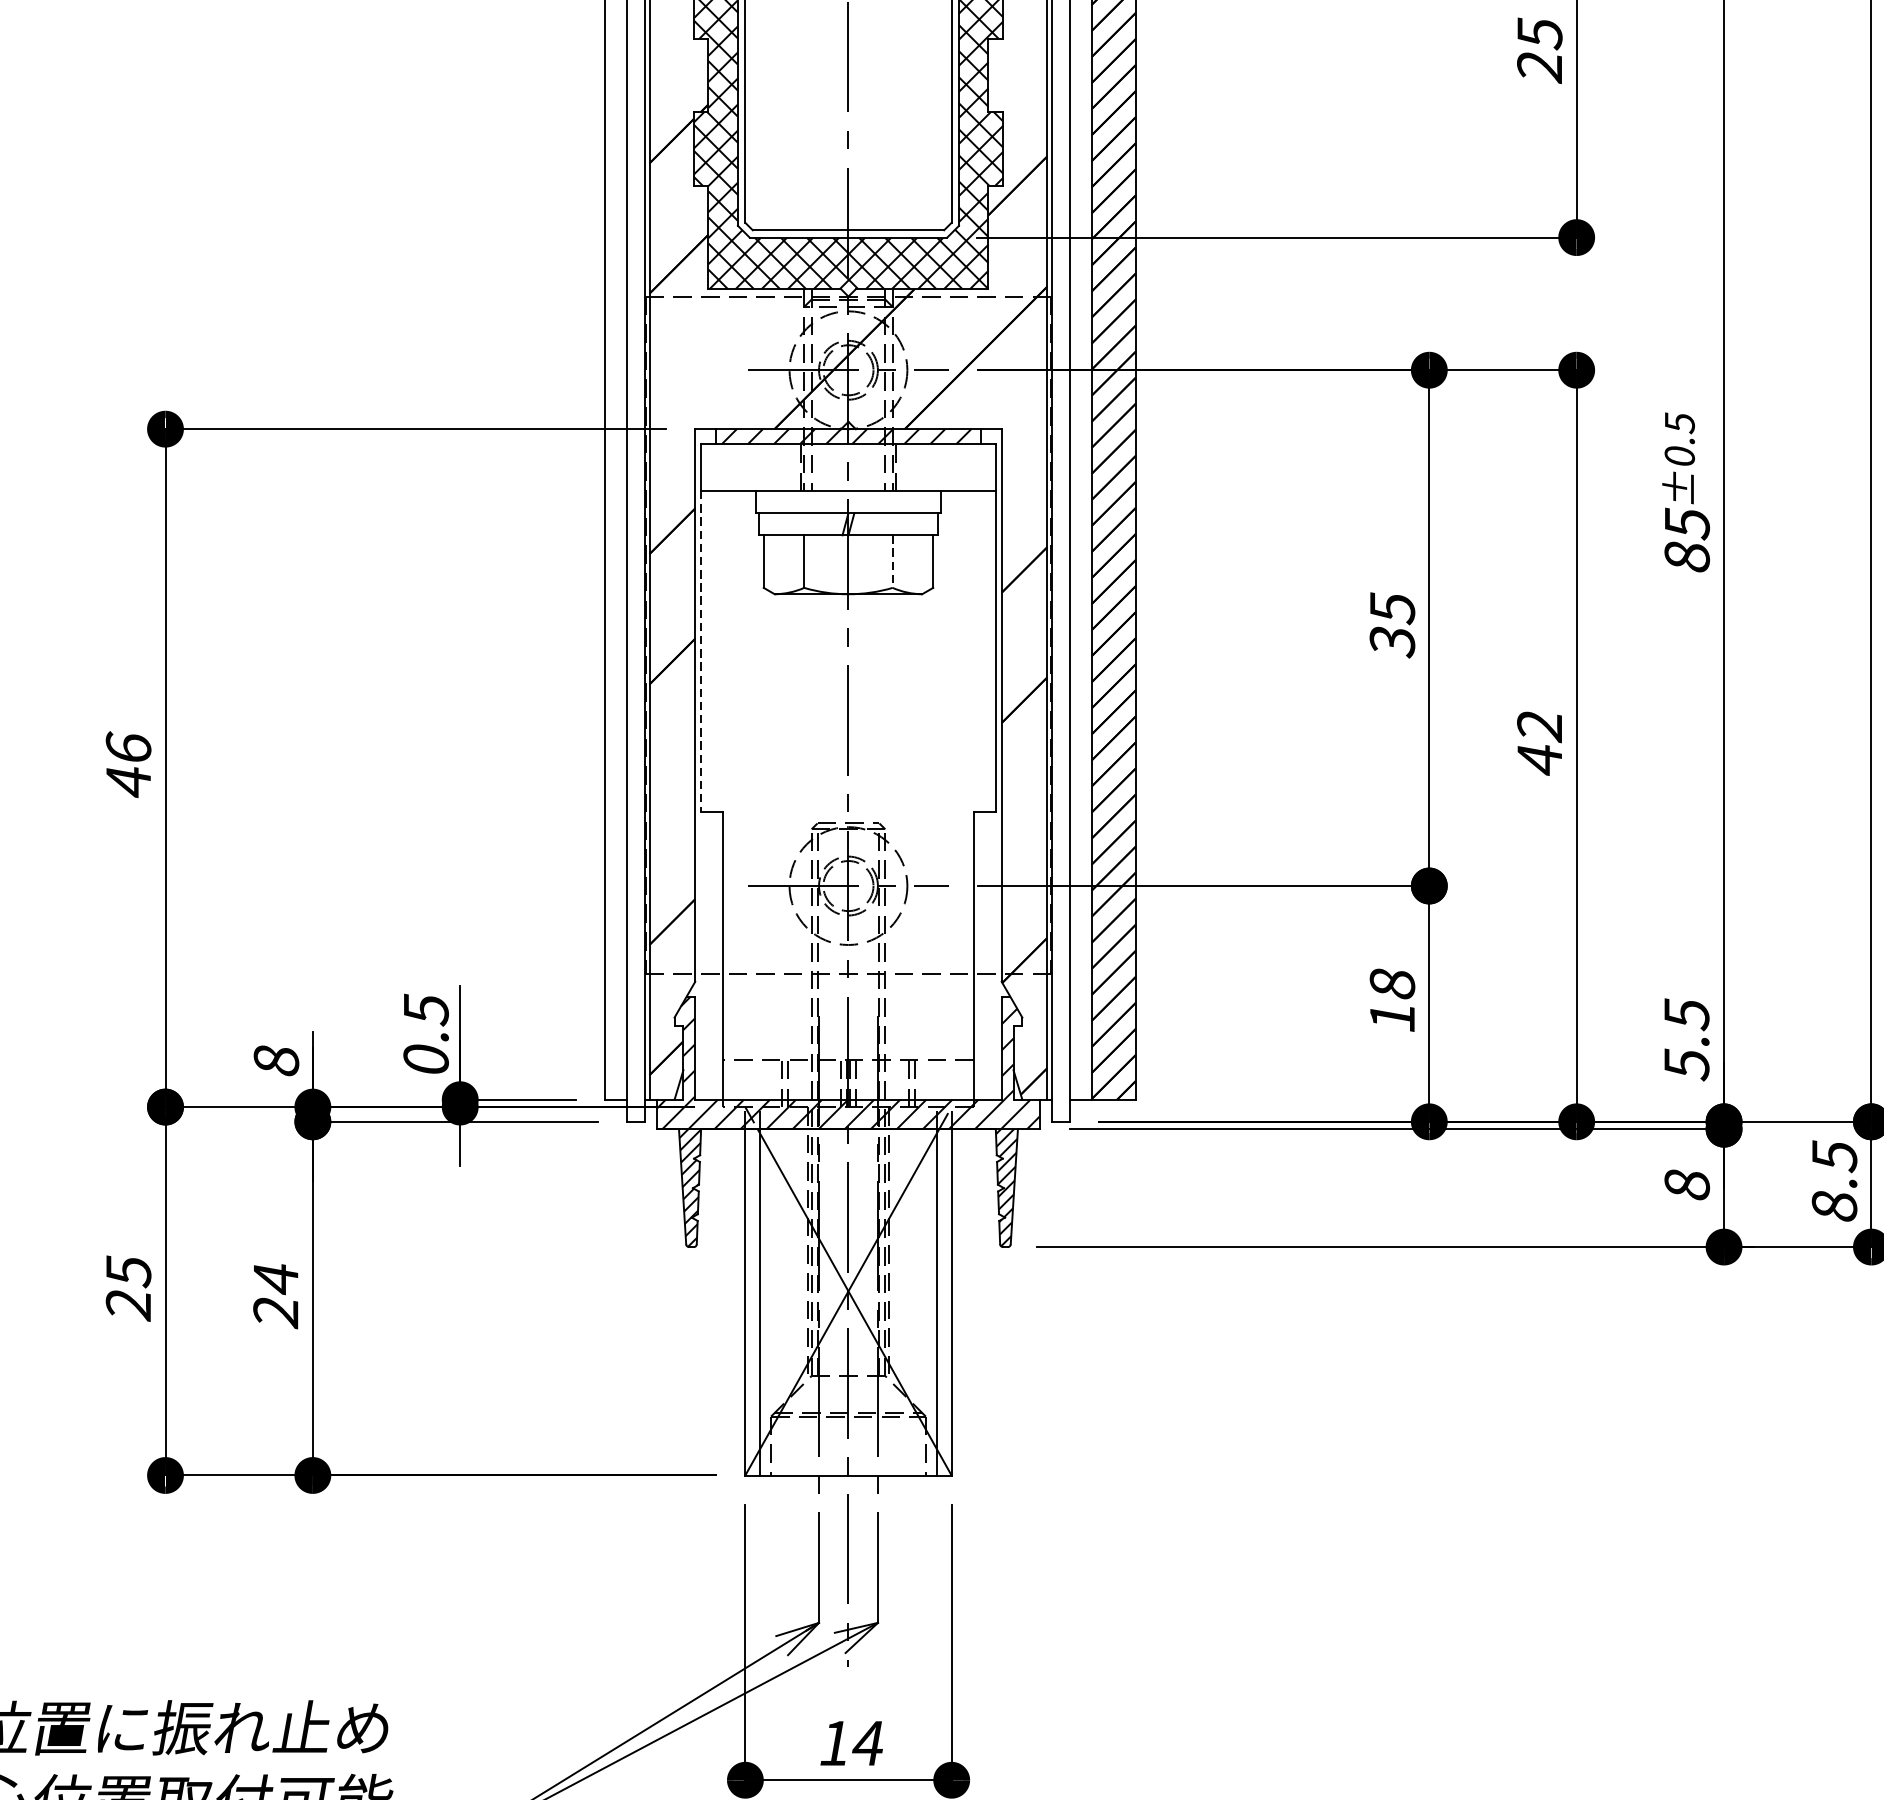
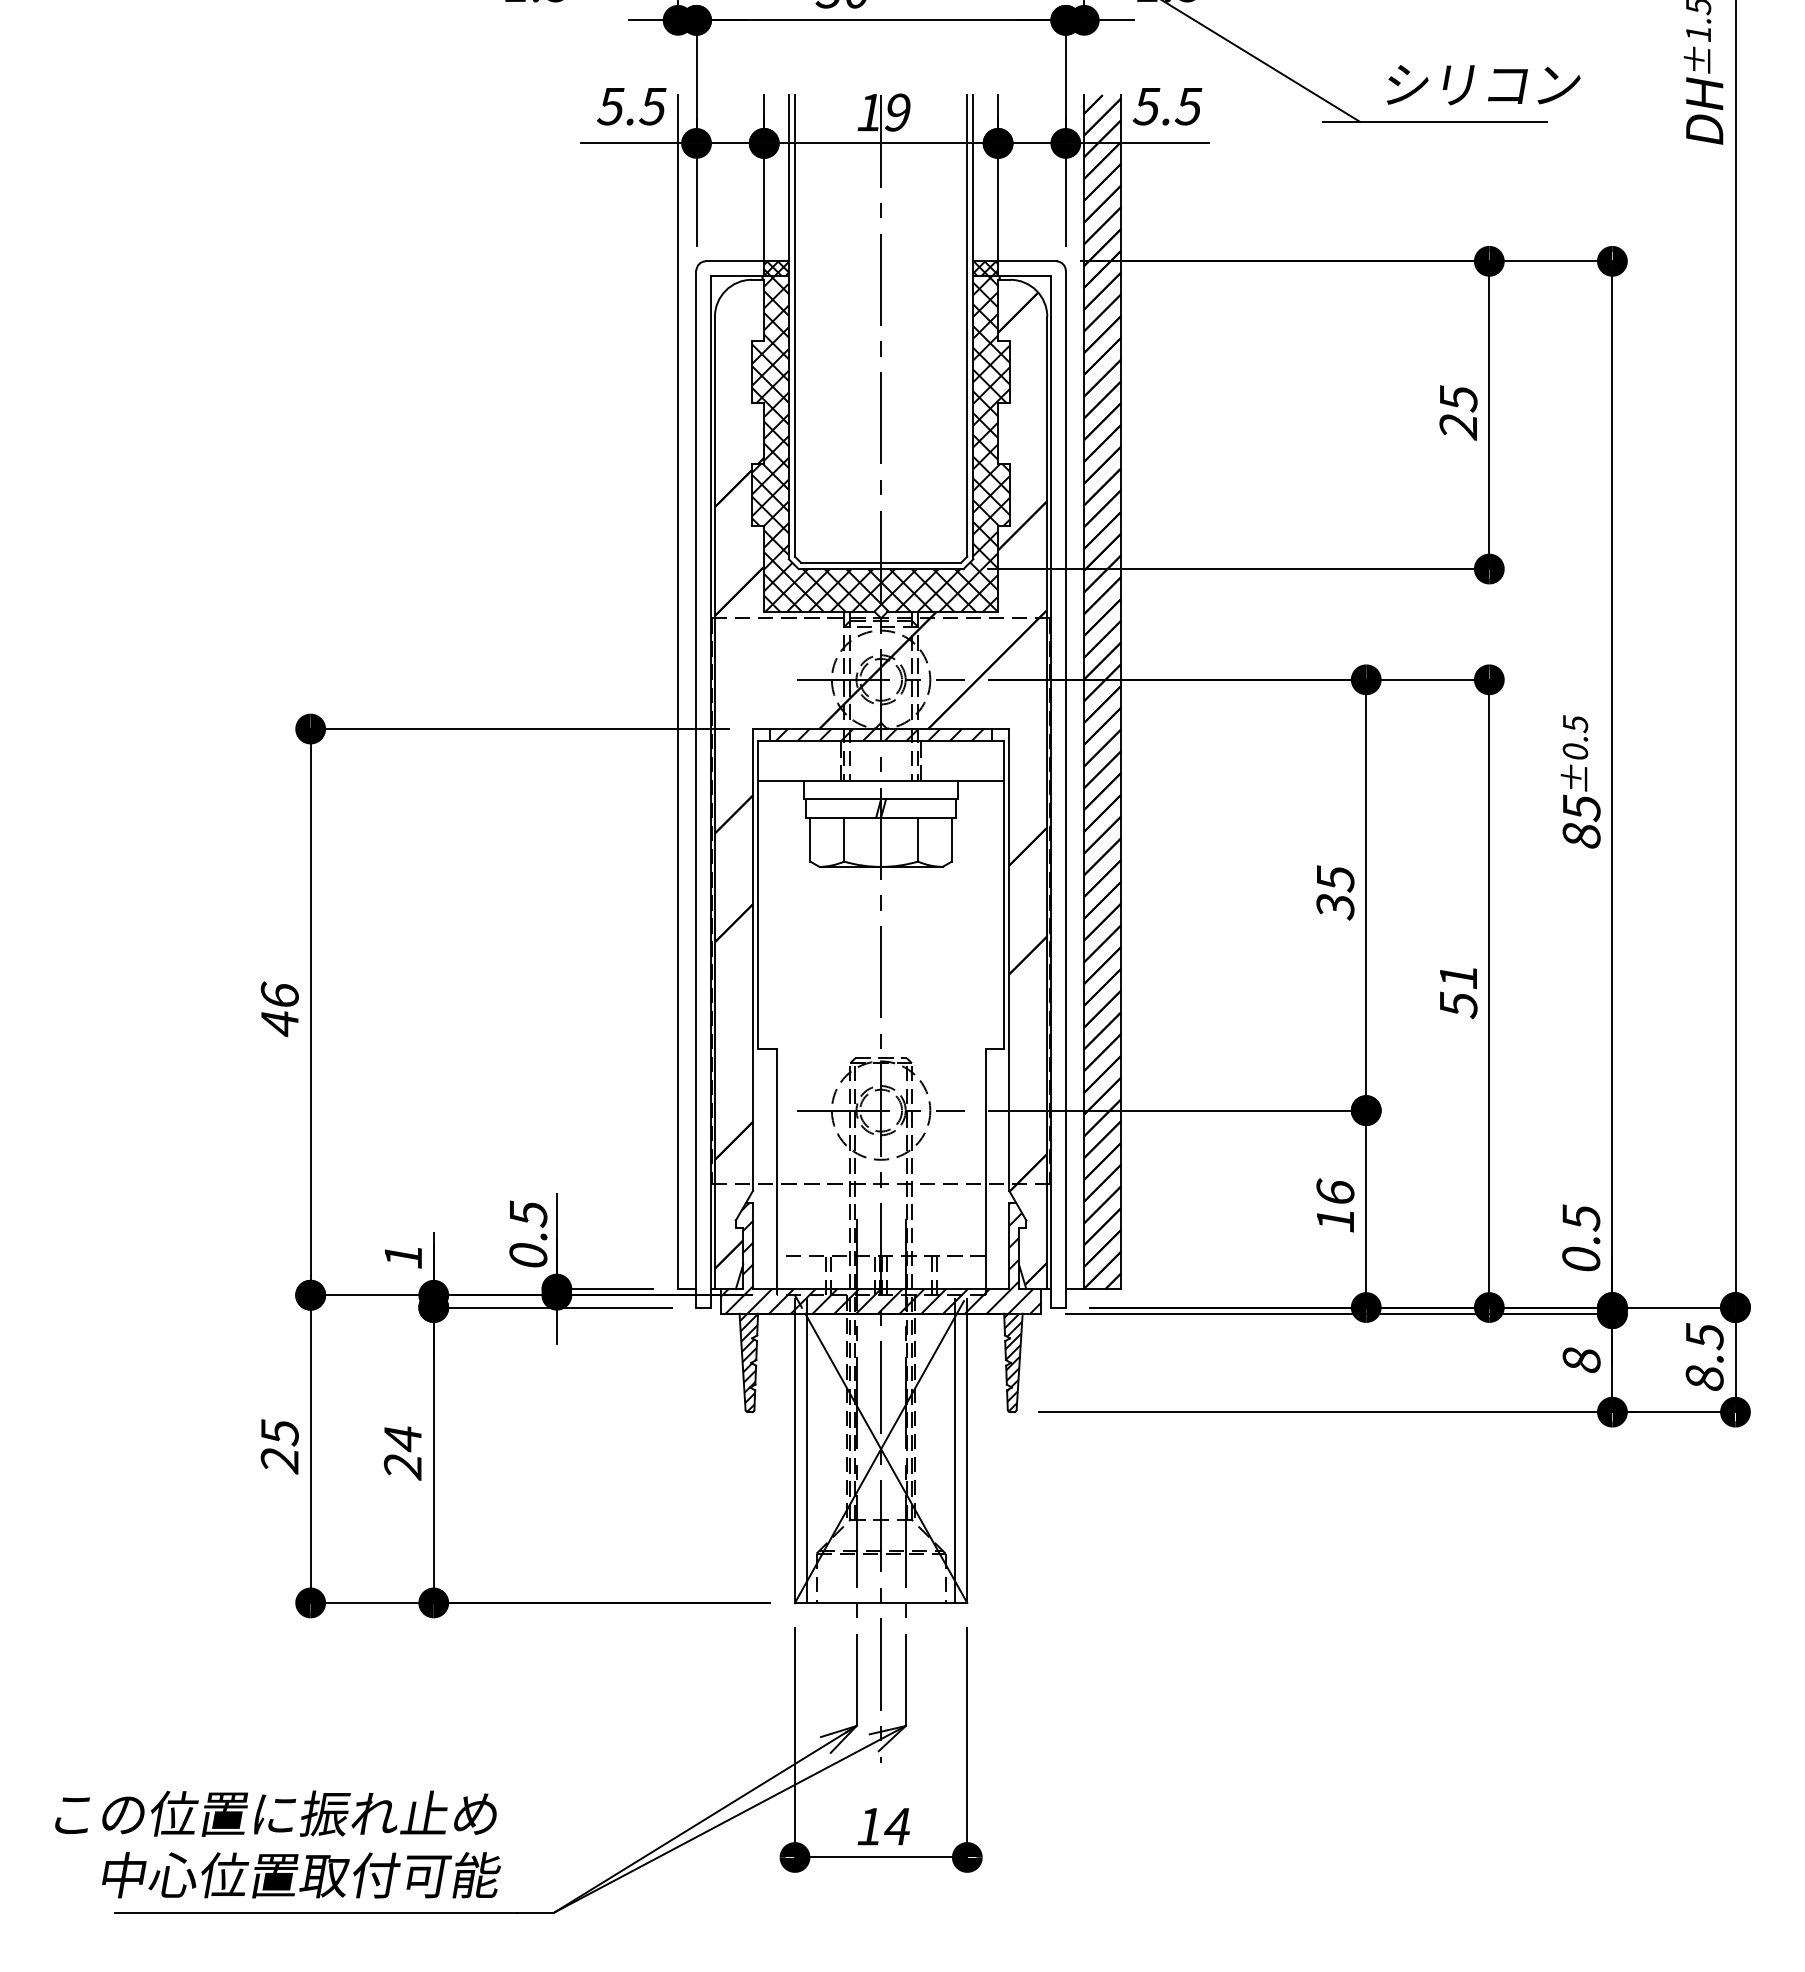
line: (893, 561) -> (918, 839), dashed -> solid
line: (701, 652) -> (758, 915), dashed -> solid
text: (1539, 744) -> (1458, 992), 42 -> 51
text: (1392, 982) -> (1335, 1191), 18 -> 16
text: (276, 1060) -> (403, 1256), 8 -> 1
text: (1687, 1064) -> (1581, 1259), 5.5 -> 0.5

